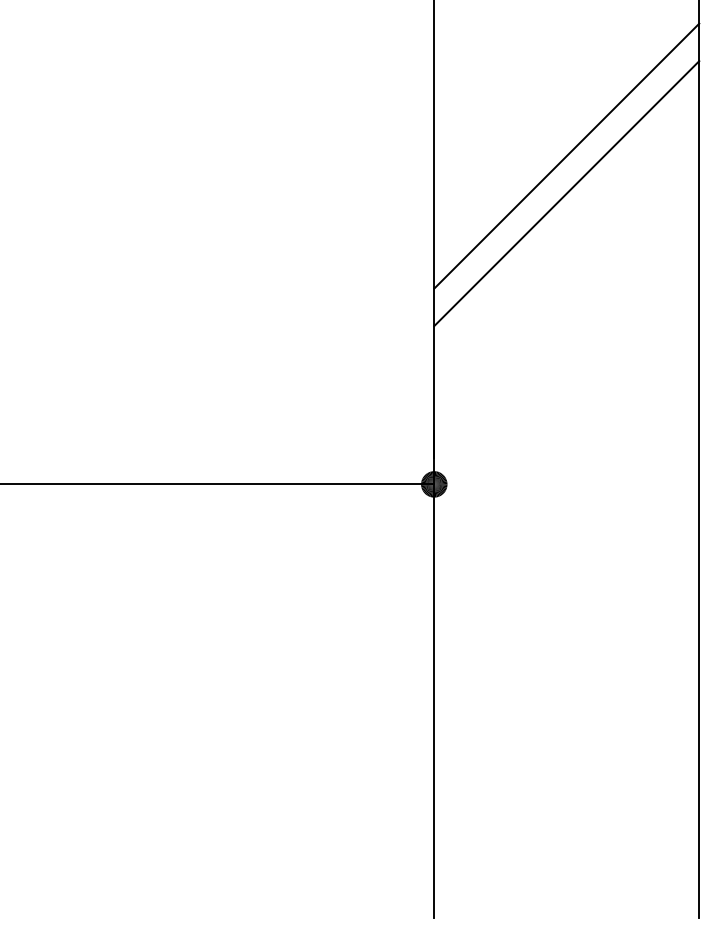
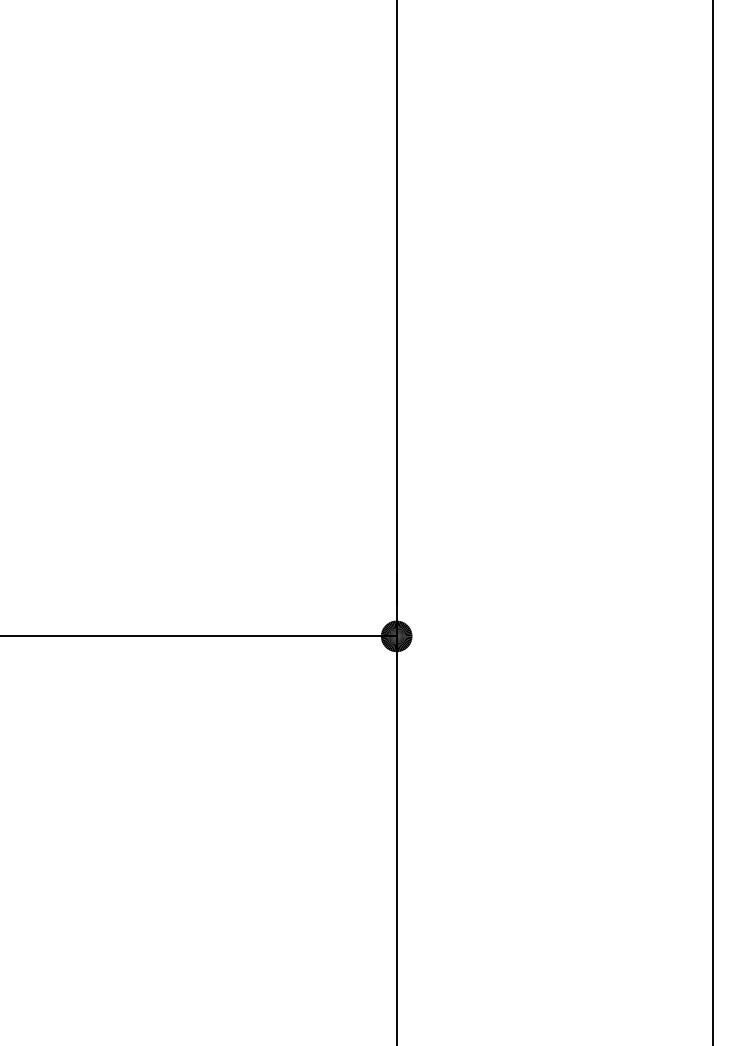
line: (566, 155) -> (554, 243), removed
line: (566, 193) -> (554, 289), removed

